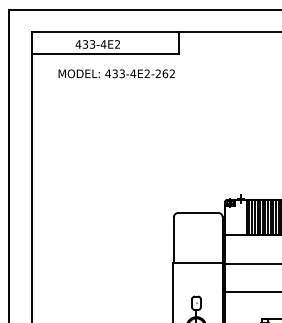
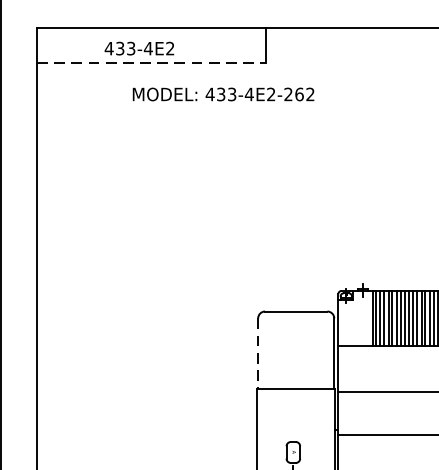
line: (106, 53) -> (152, 62), solid -> dashed
text: (116, 73) -> (223, 93), moved
line: (173, 240) -> (257, 354), solid -> dashed

